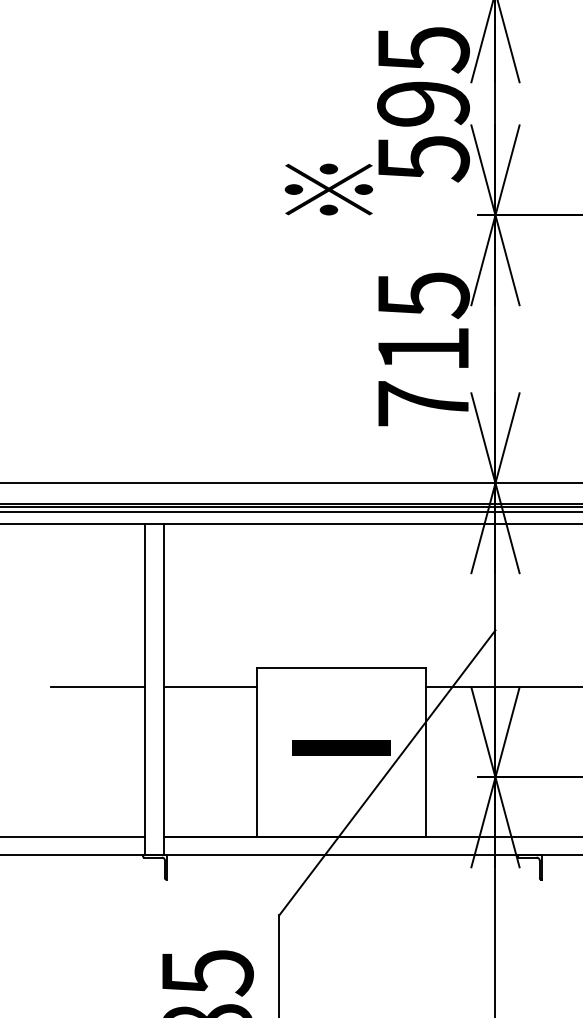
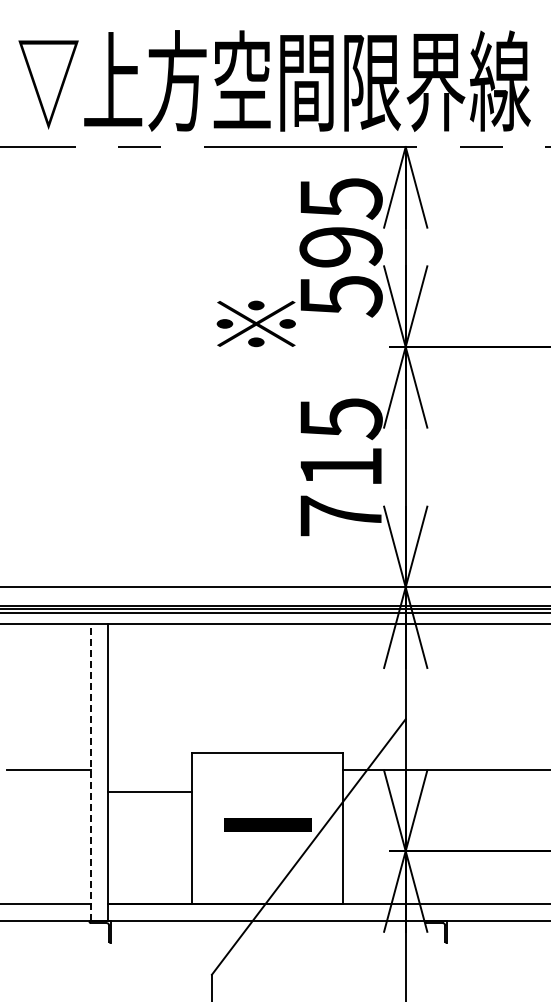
line: (209, 686) -> (149, 791), moved
line: (145, 689) -> (91, 772), solid -> dashed

